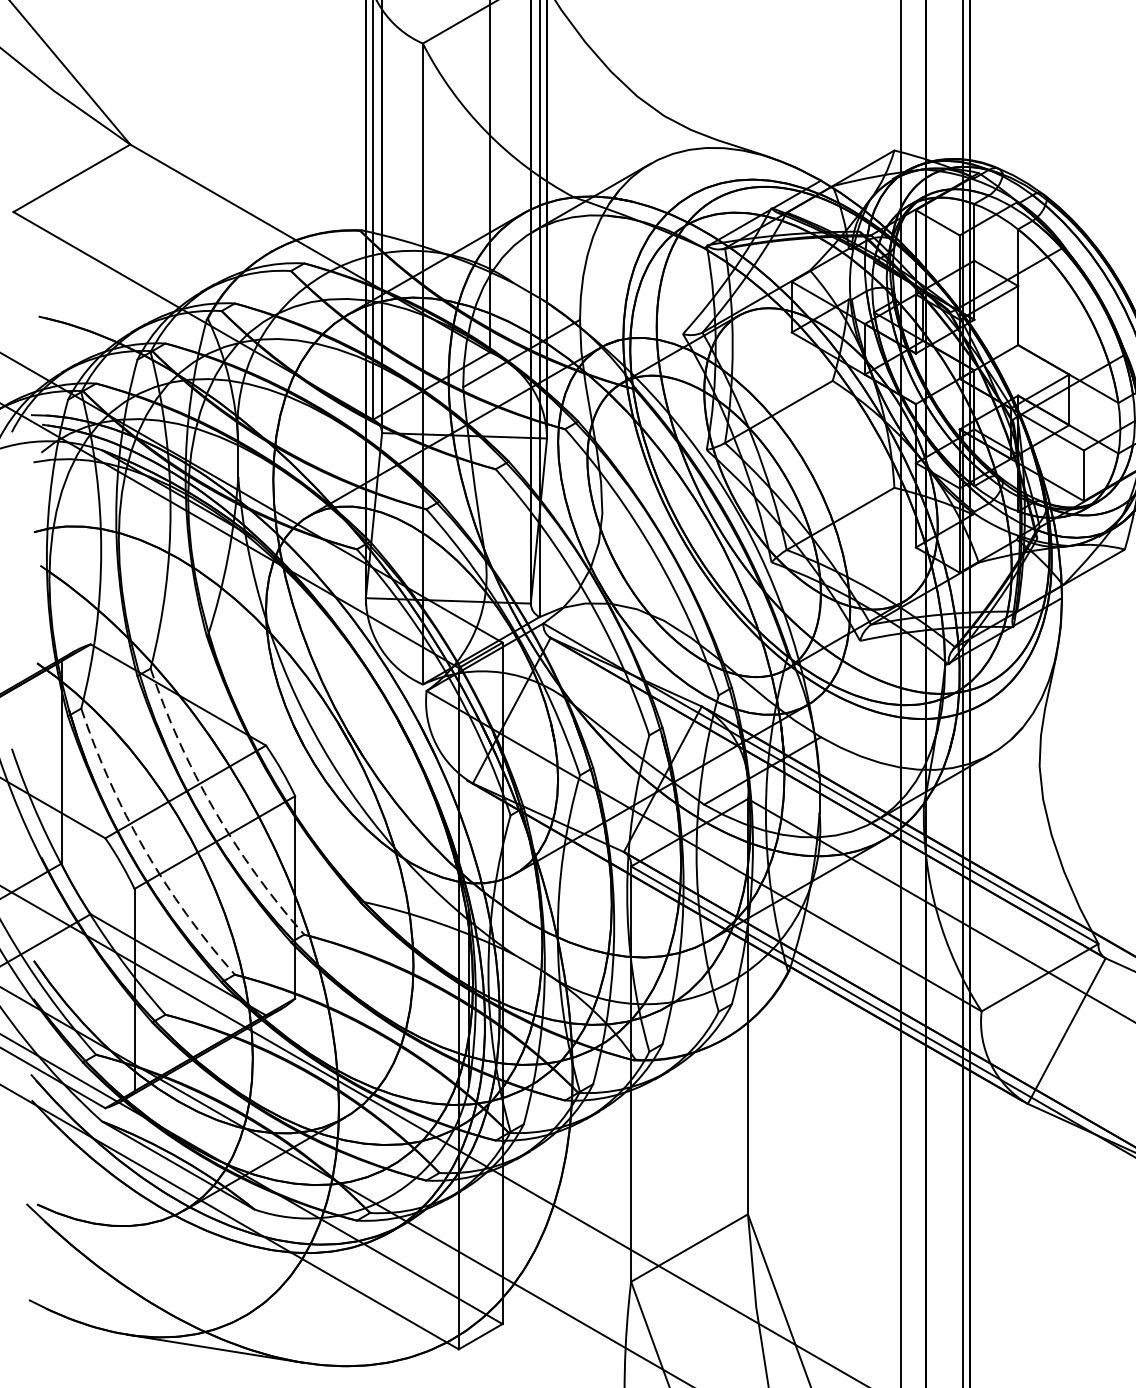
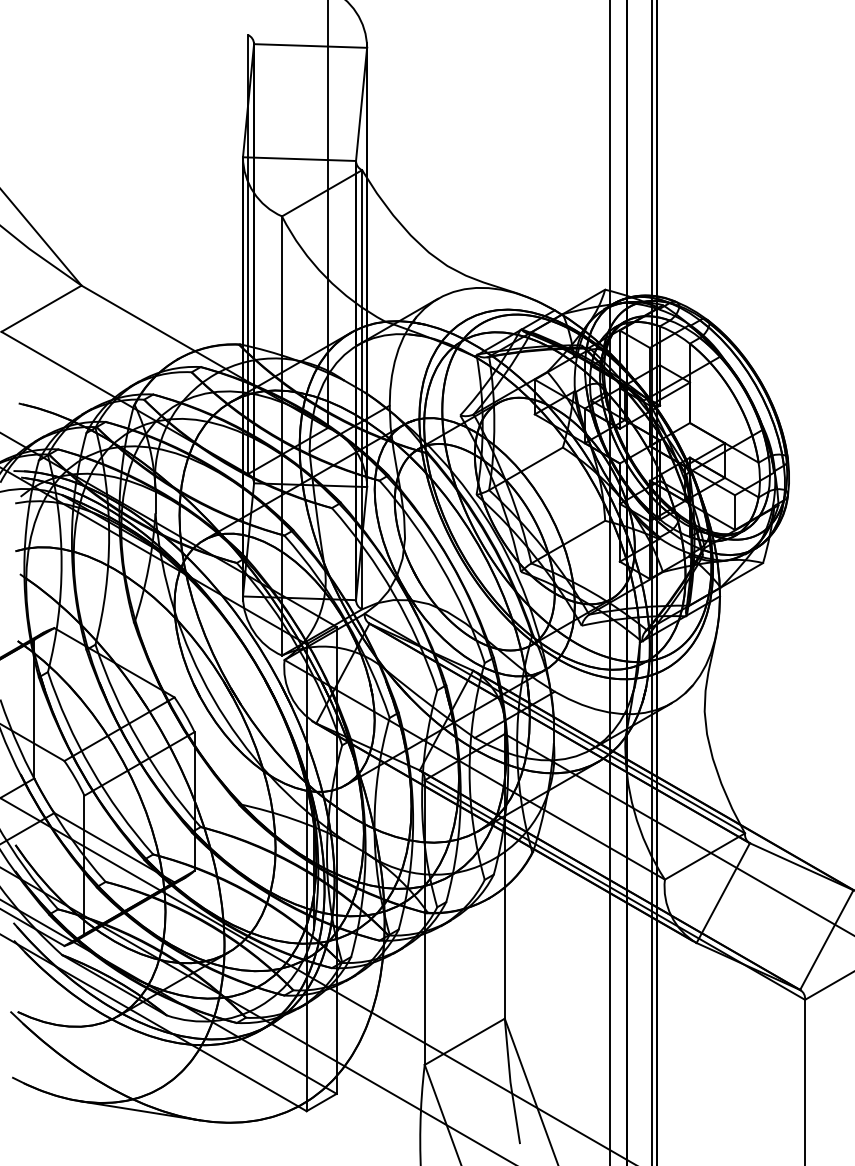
arc: (213, 809) -> (138, 741), dashed -> solid
arc: (144, 849) -> (91, 768), dashed -> solid

